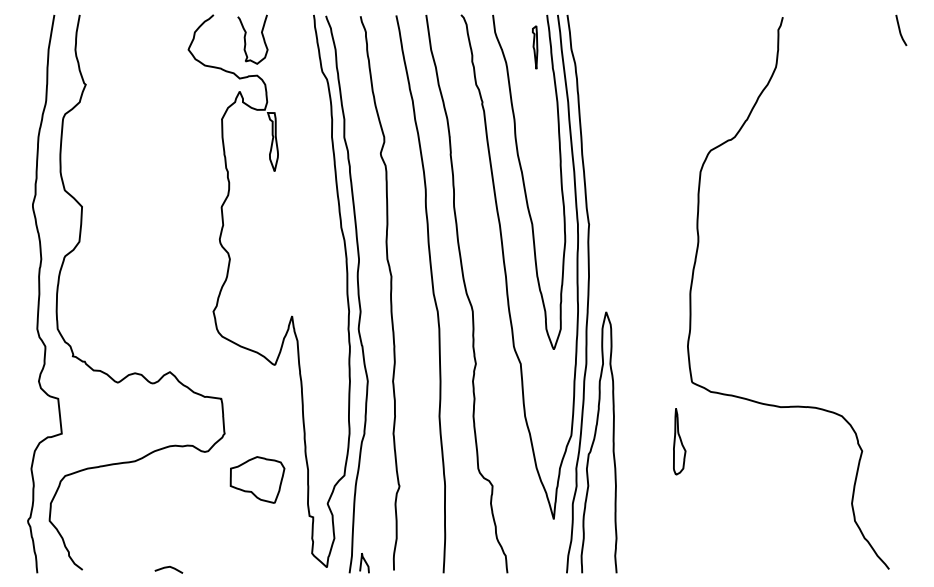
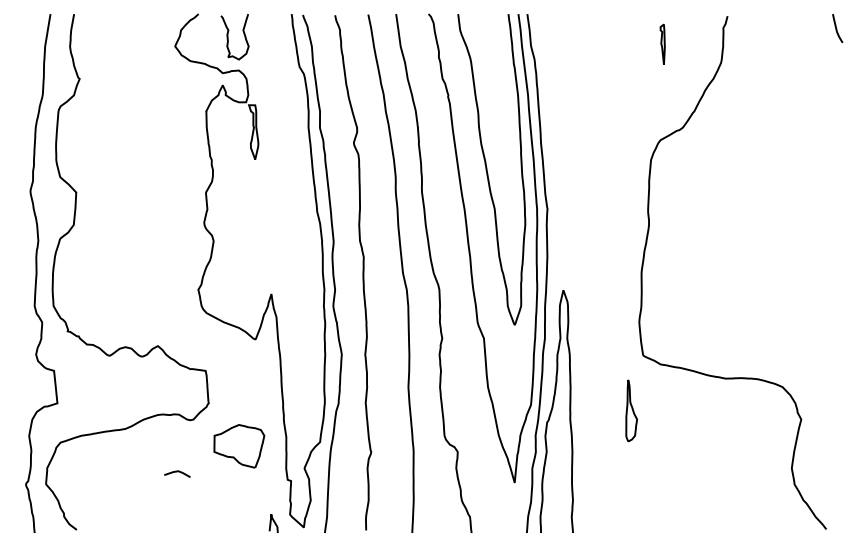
part: (535, 47) -> (663, 44), moved
curve: (365, 563) -> (274, 523), moved
line: (167, 568) -> (176, 472), moved

